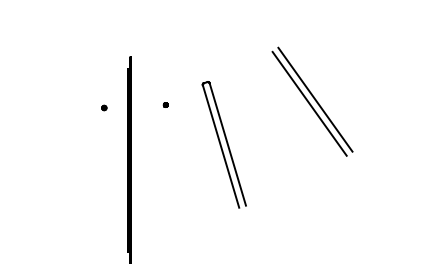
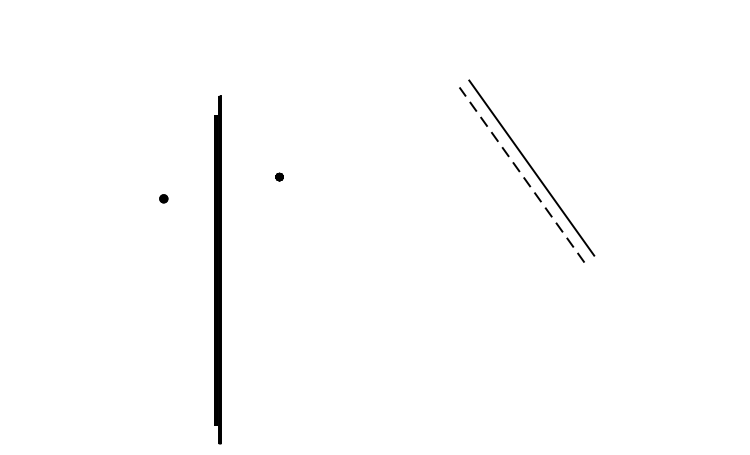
line: (309, 103) -> (521, 174), solid -> dashed
part: (104, 107) -> (164, 197), moved
part: (223, 144) -> (376, 243), removed

